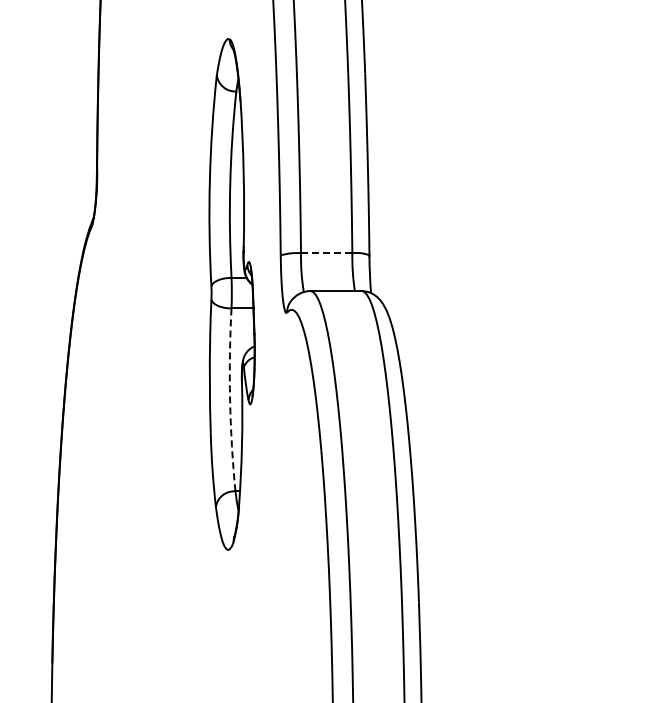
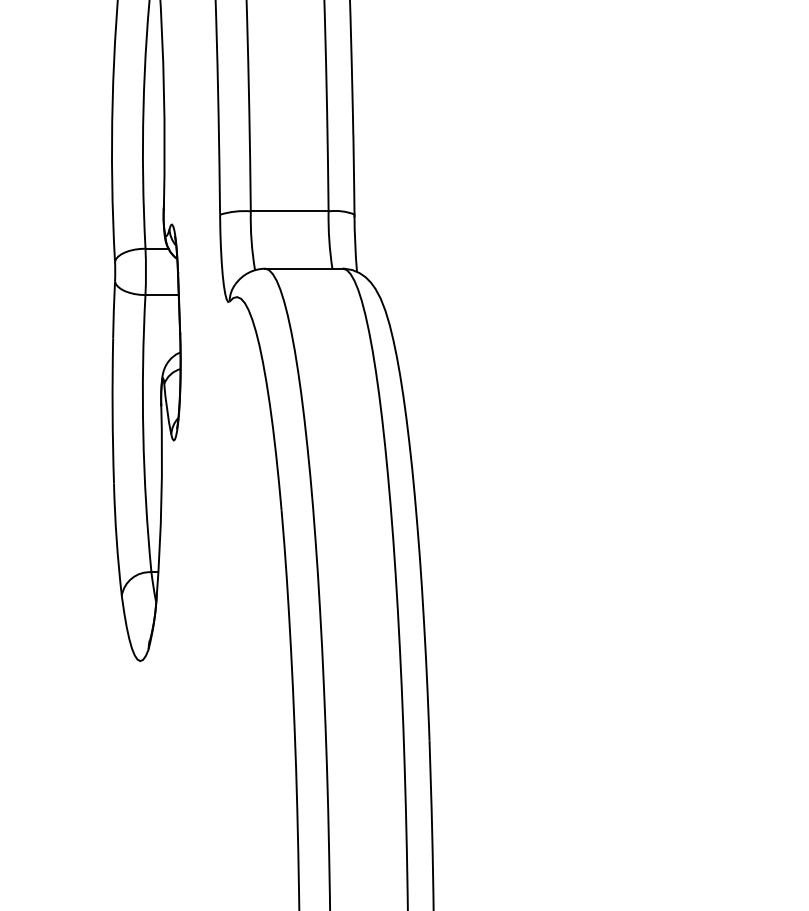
line: (326, 253) -> (289, 211), dashed -> solid
arc: (230, 399) -> (143, 433), dashed -> solid

